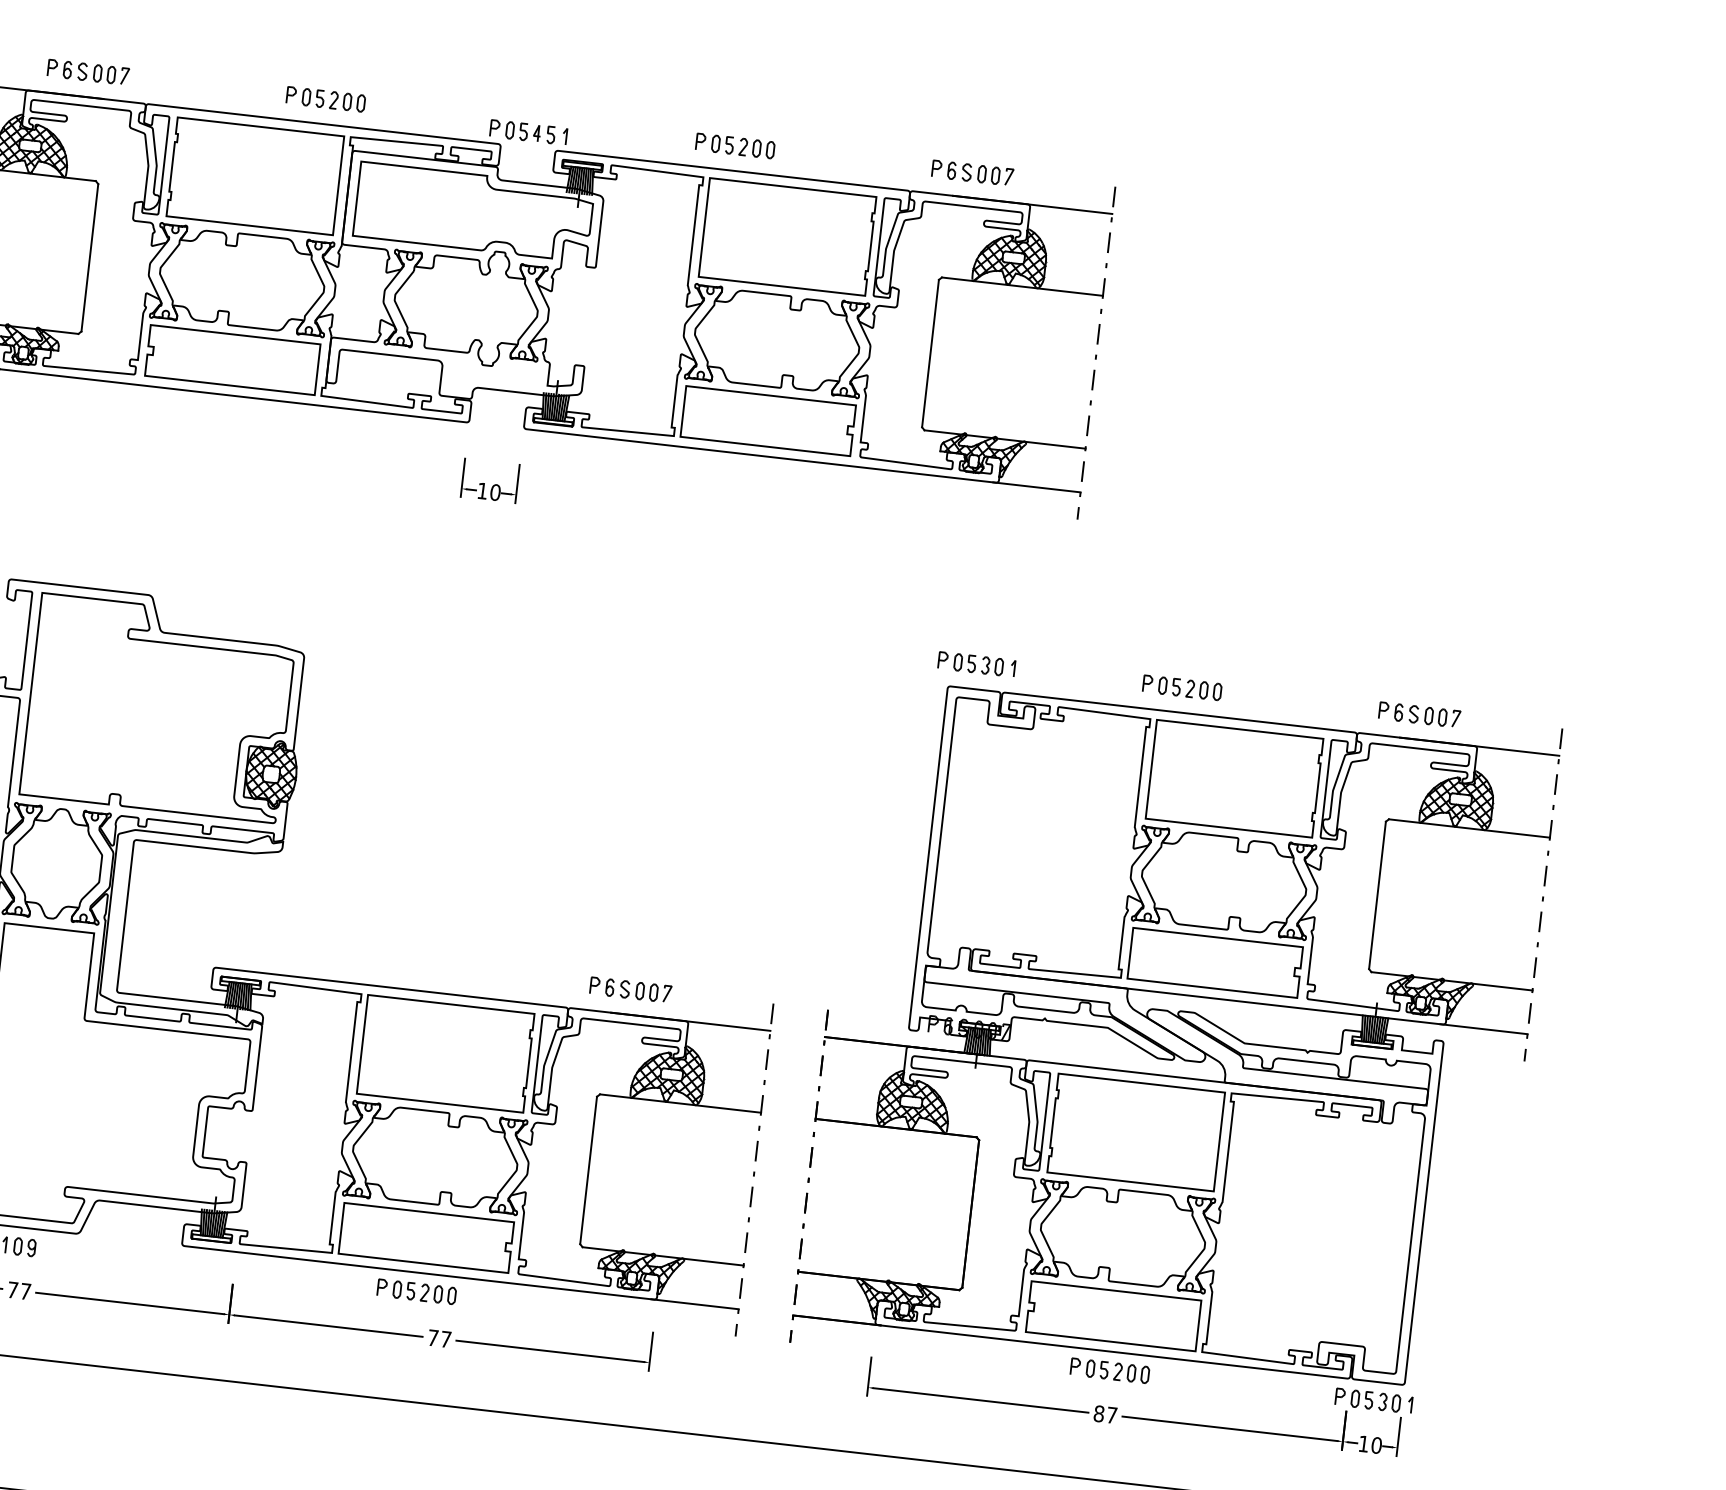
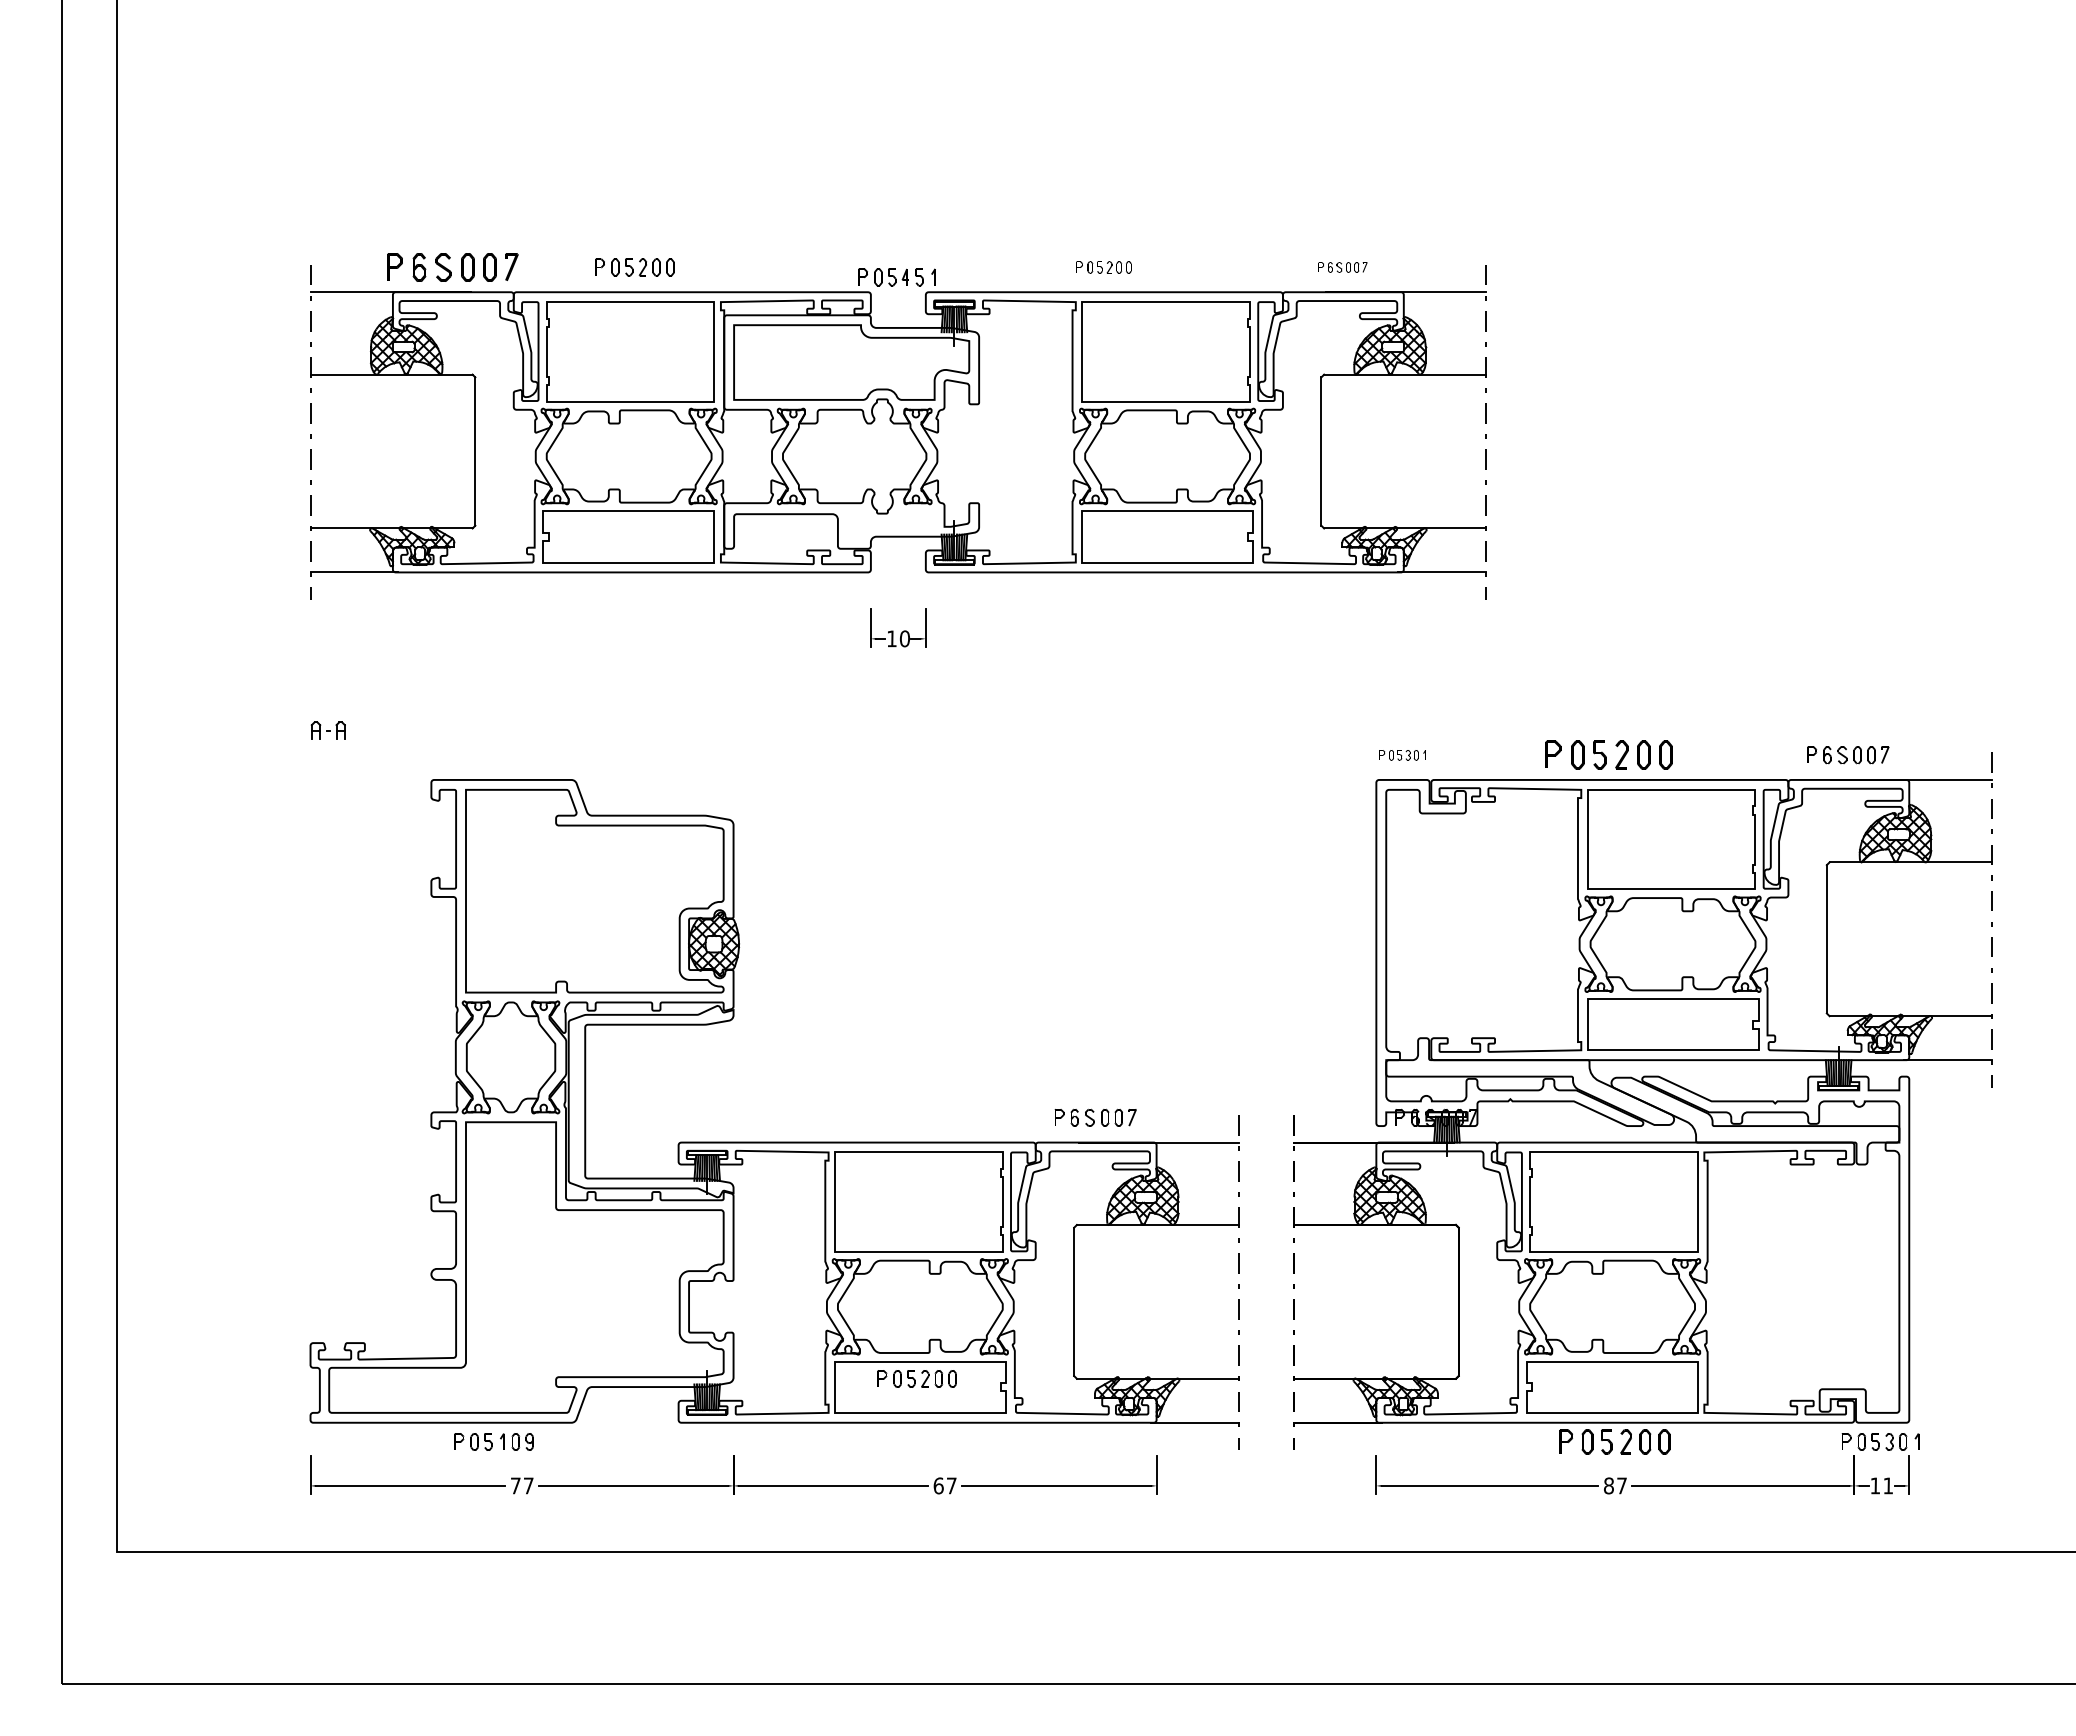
part: (88, 72) -> (452, 267), size x1.6
part: (325, 99) -> (634, 267), moved
part: (734, 146) -> (1103, 267), size x0.7
part: (972, 173) -> (1342, 267), size x0.6
part: (976, 664) -> (1402, 755), size x0.6
part: (1182, 688) -> (1609, 755), size x1.6
part: (416, 1291) -> (916, 1378), moved
text: (433, 1337) -> (938, 1485), 77 -> 67
part: (1109, 1370) -> (1614, 1441), size x1.4
text: (1376, 1445) -> (1888, 1485), 10 -> 11

